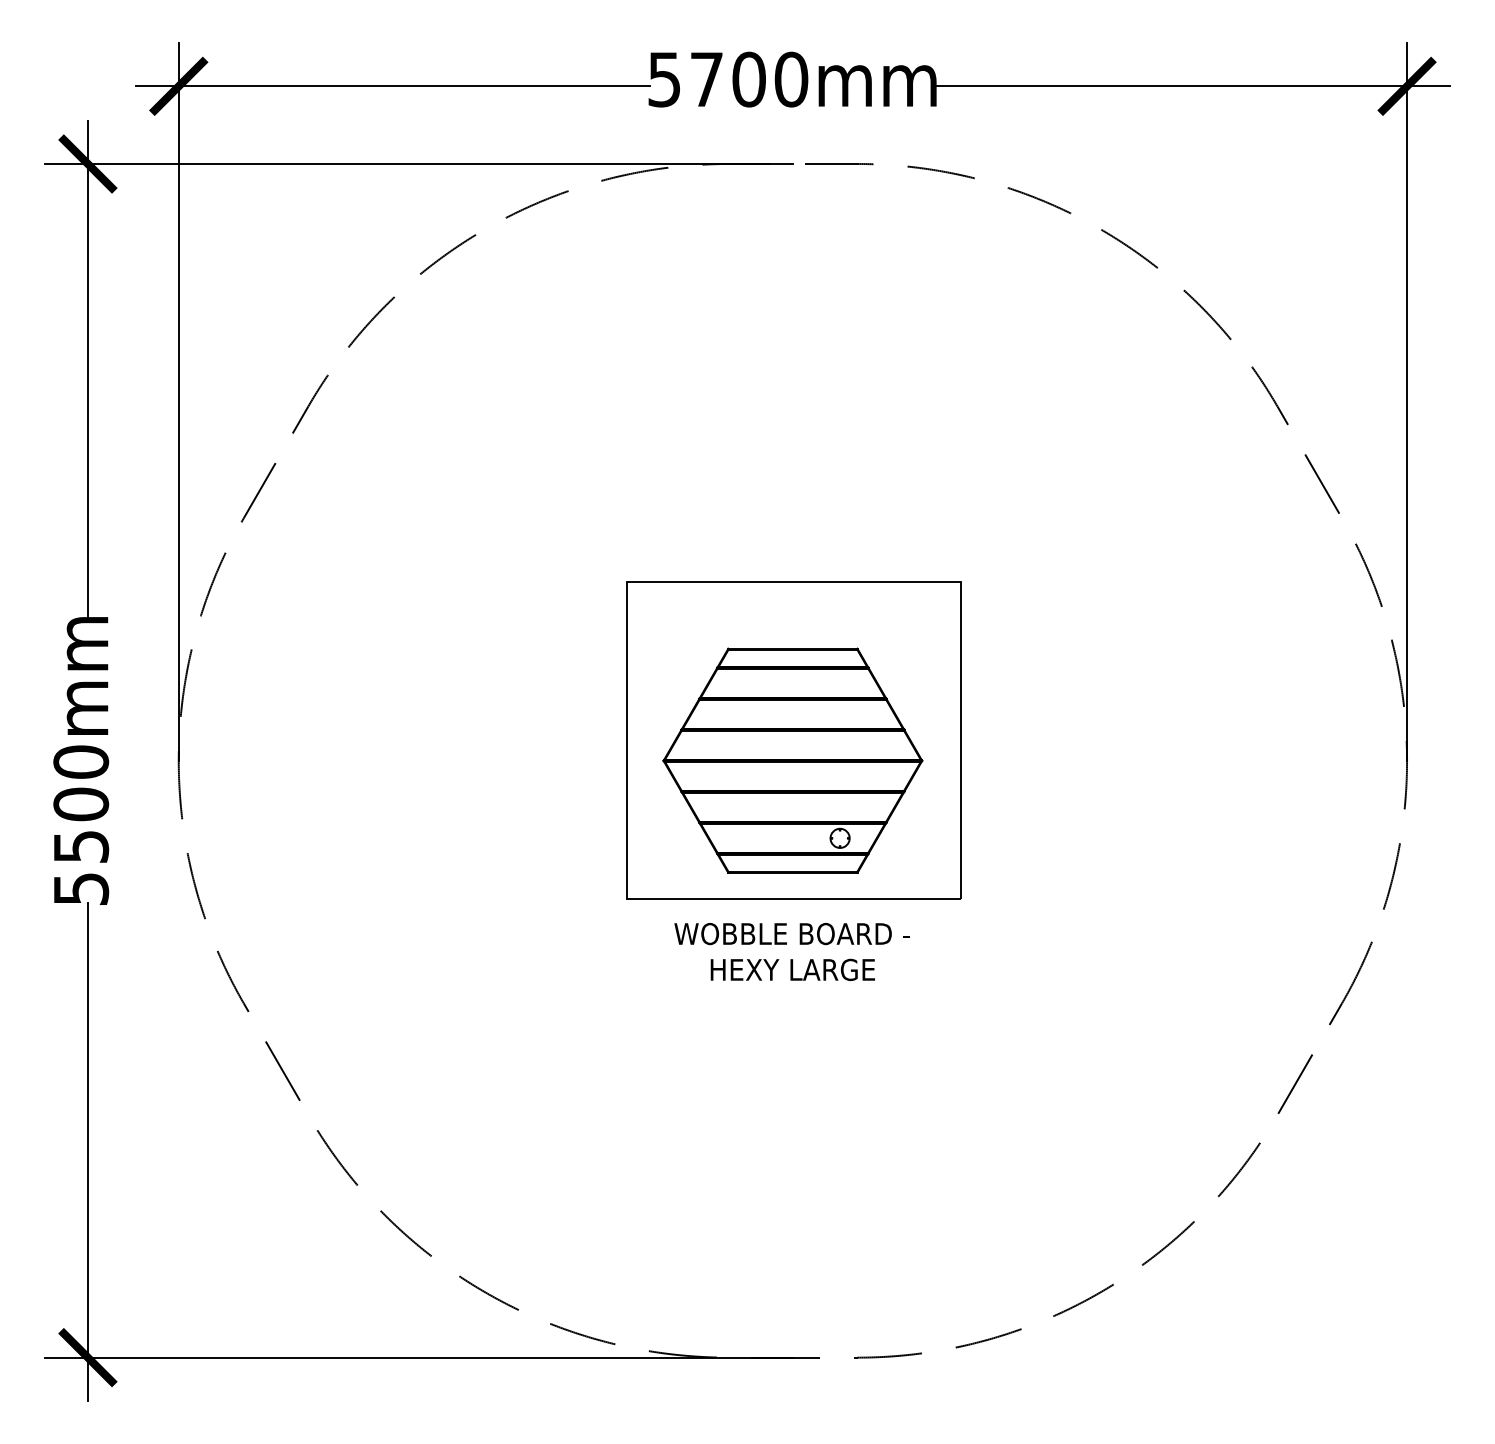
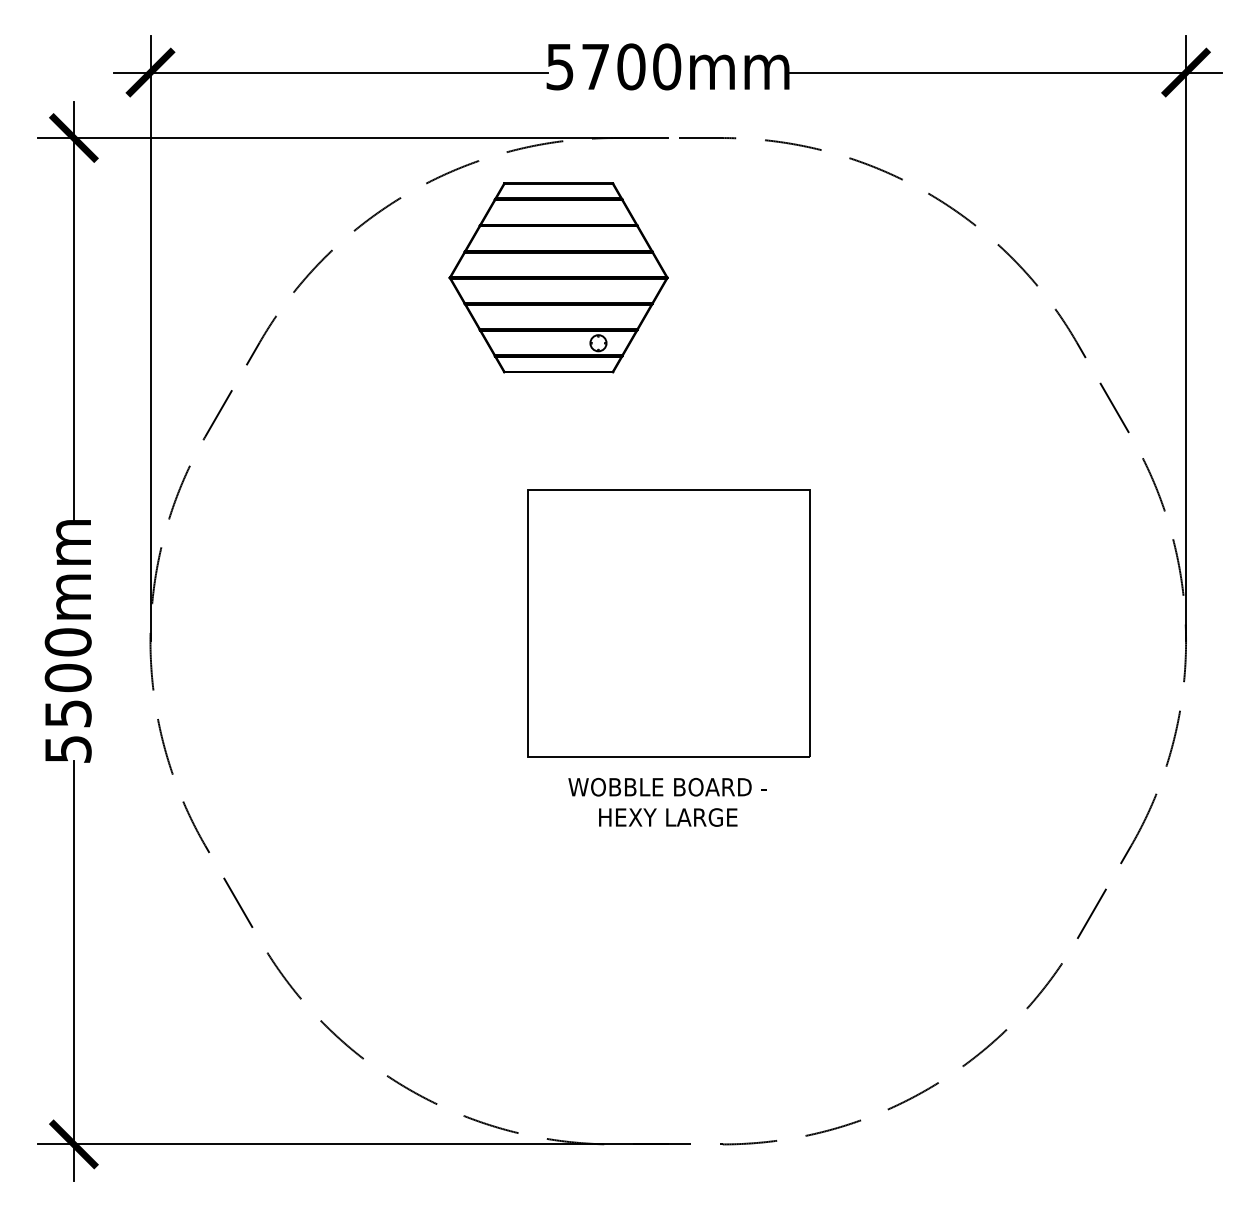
part: (792, 760) -> (558, 277), moved

